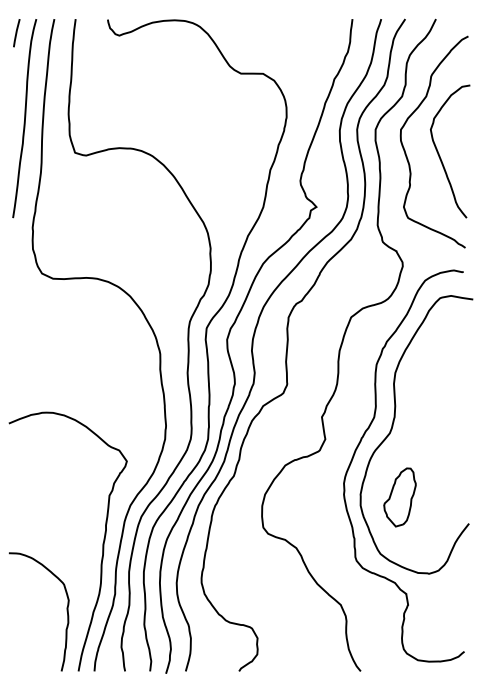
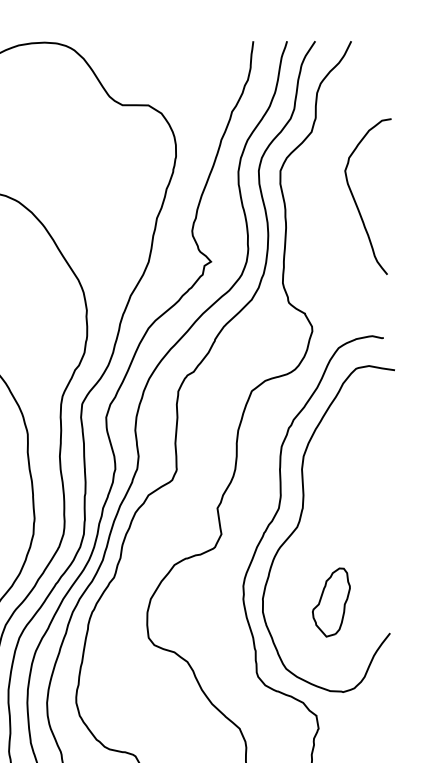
curve: (405, 150) -> (315, 195), removed
part: (399, 497) -> (330, 602), moved

